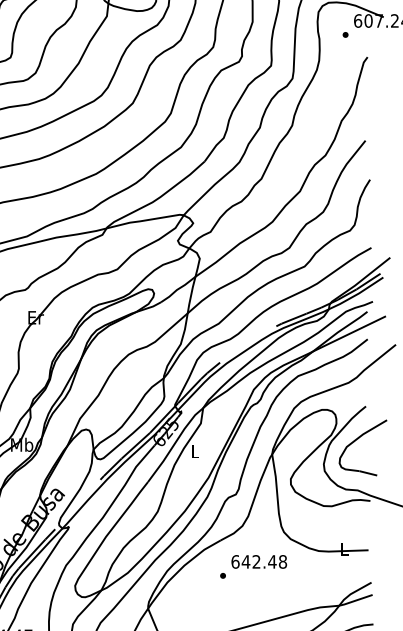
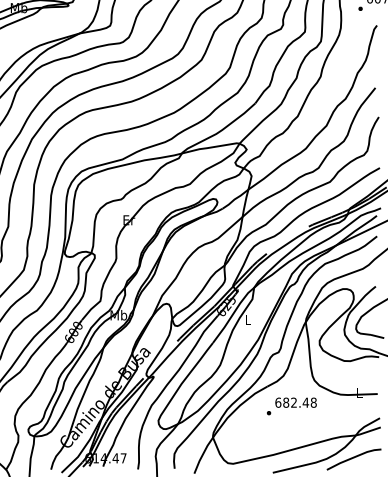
text: (245, 561) -> (285, 402), 642.48 -> 682.48

